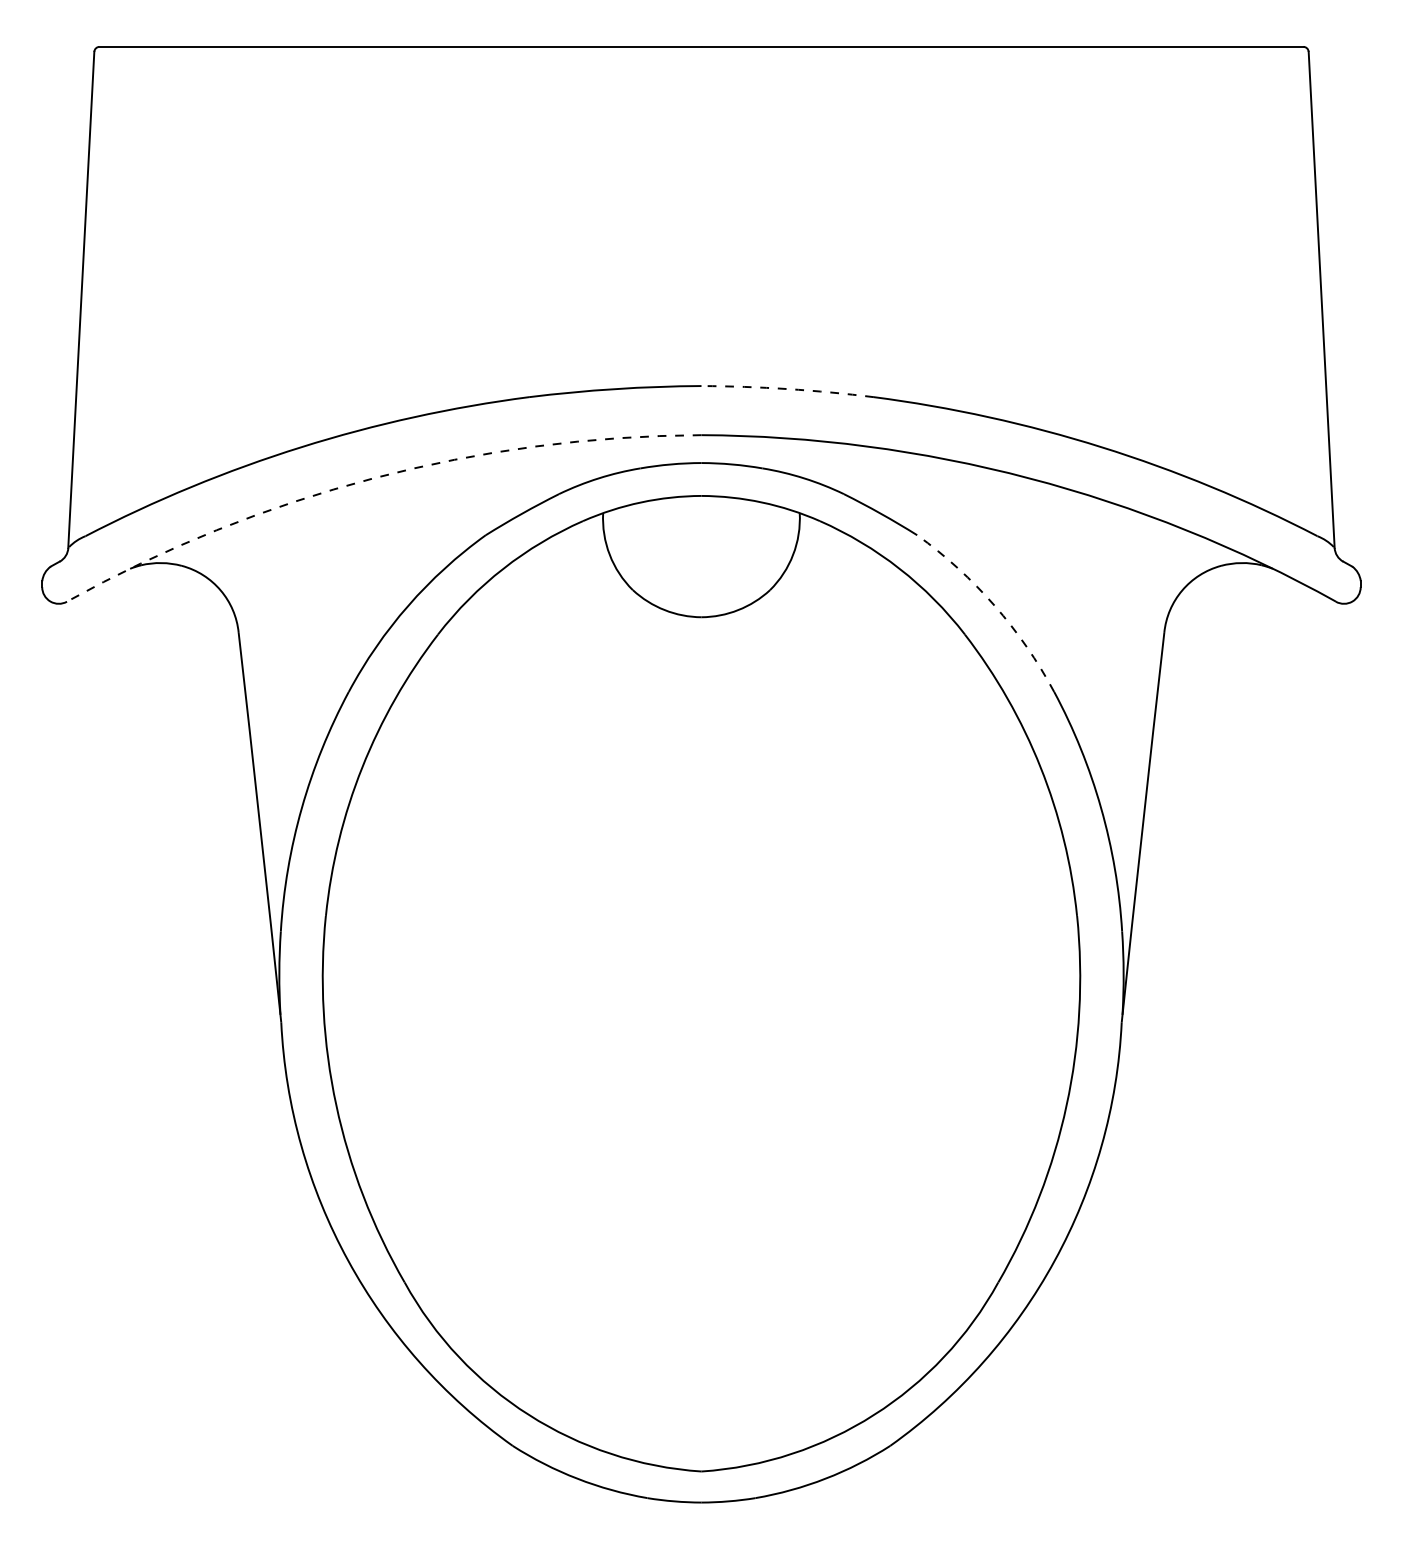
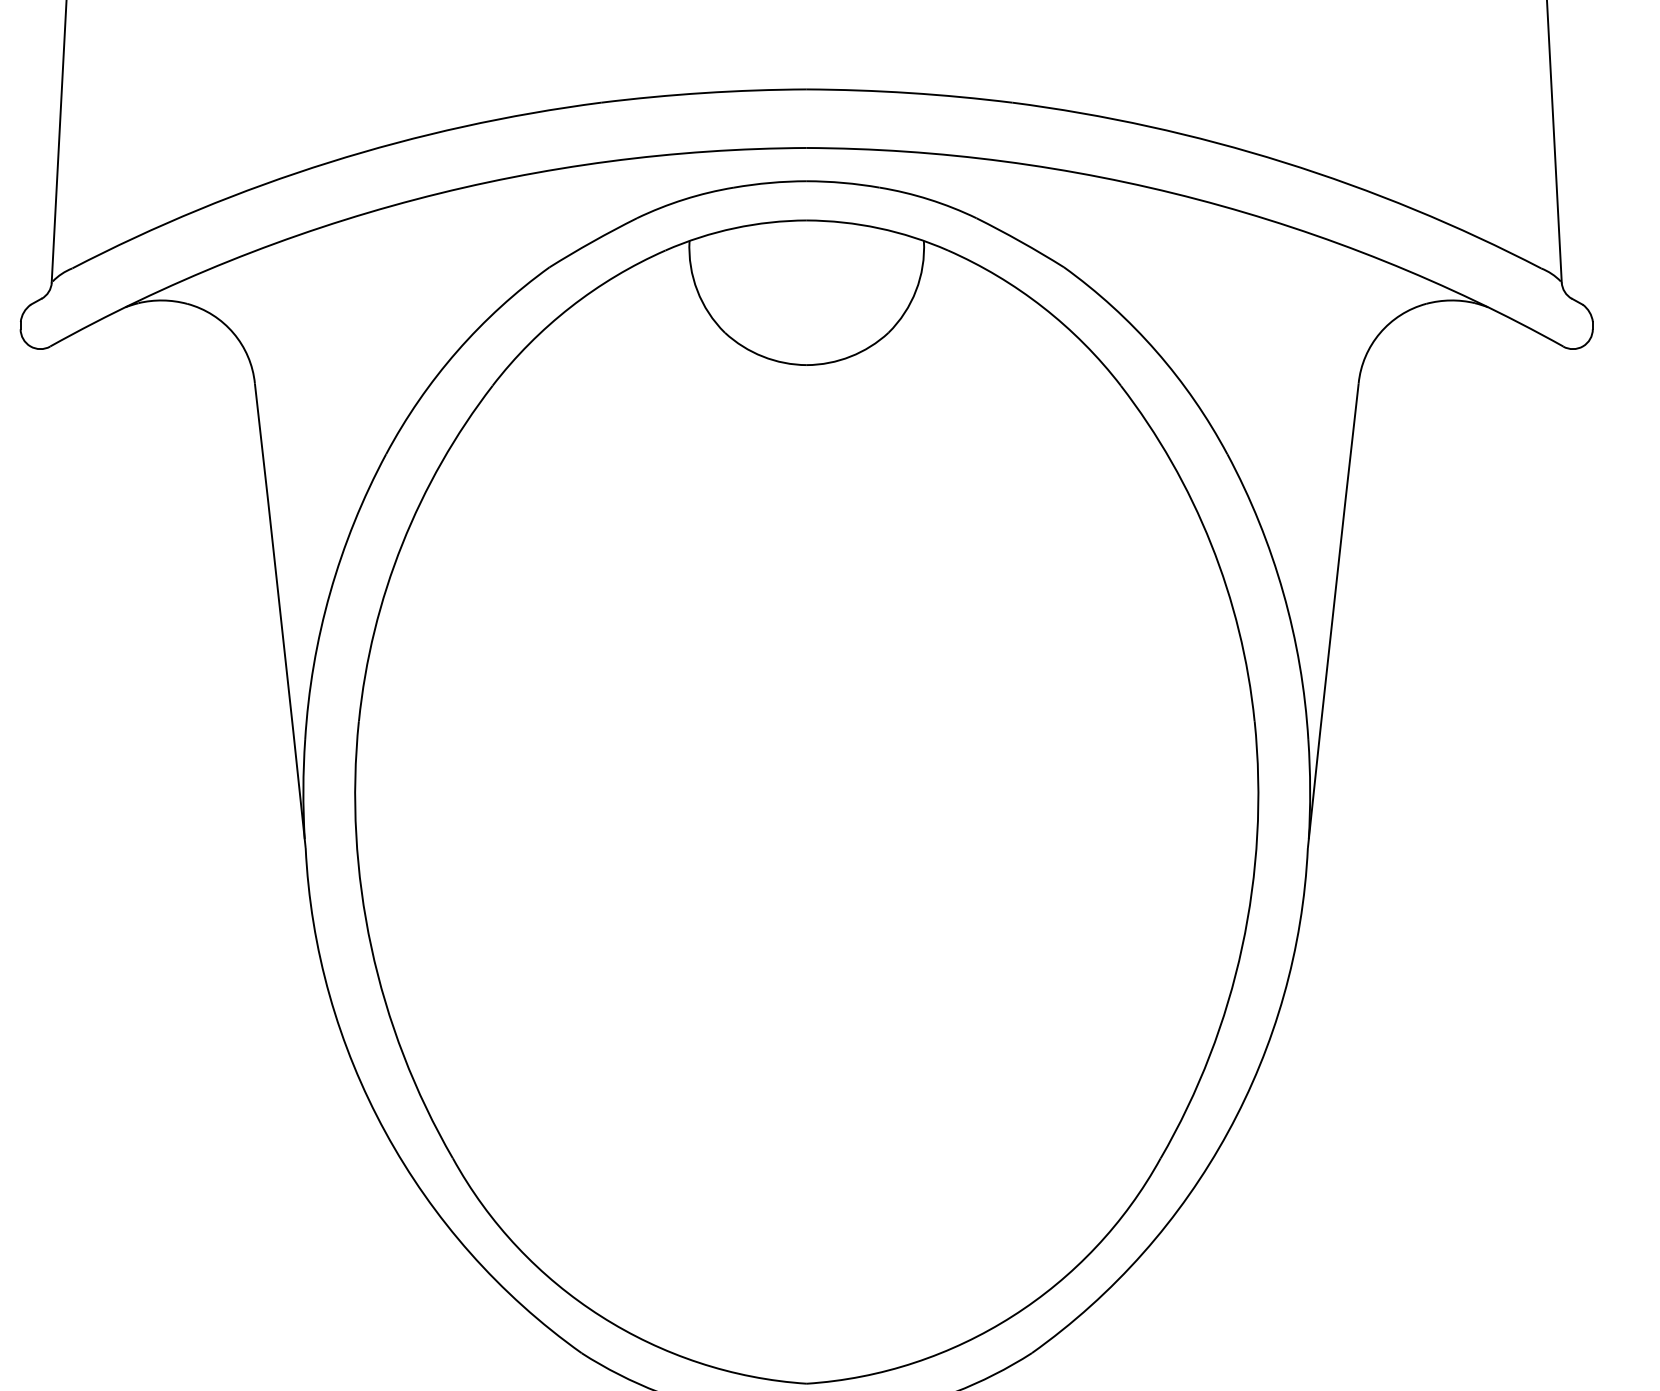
arc: (787, 389) -> (909, 93), dashed -> solid
arc: (373, 478) -> (415, 199), dashed -> solid
arc: (994, 605) -> (1156, 351), dashed -> solid

